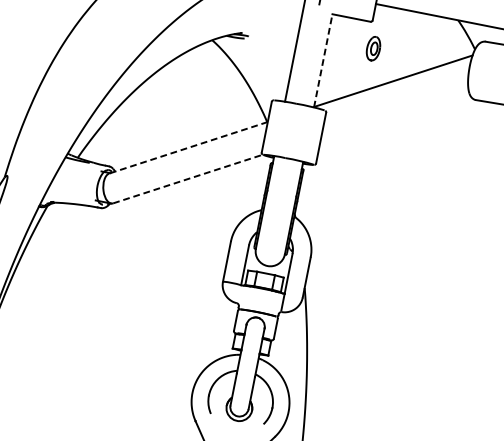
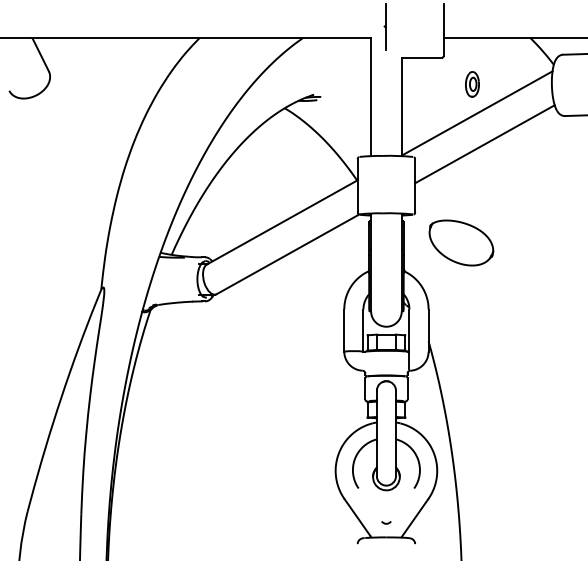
part: (373, 48) -> (472, 84), moved
line: (323, 60) -> (401, 106), dashed -> solid
line: (394, 111) -> (484, 144), added
line: (187, 147) -> (281, 222), dashed -> solid
line: (188, 179) -> (288, 254), dashed -> solid
part: (354, 200) -> (461, 242), added

